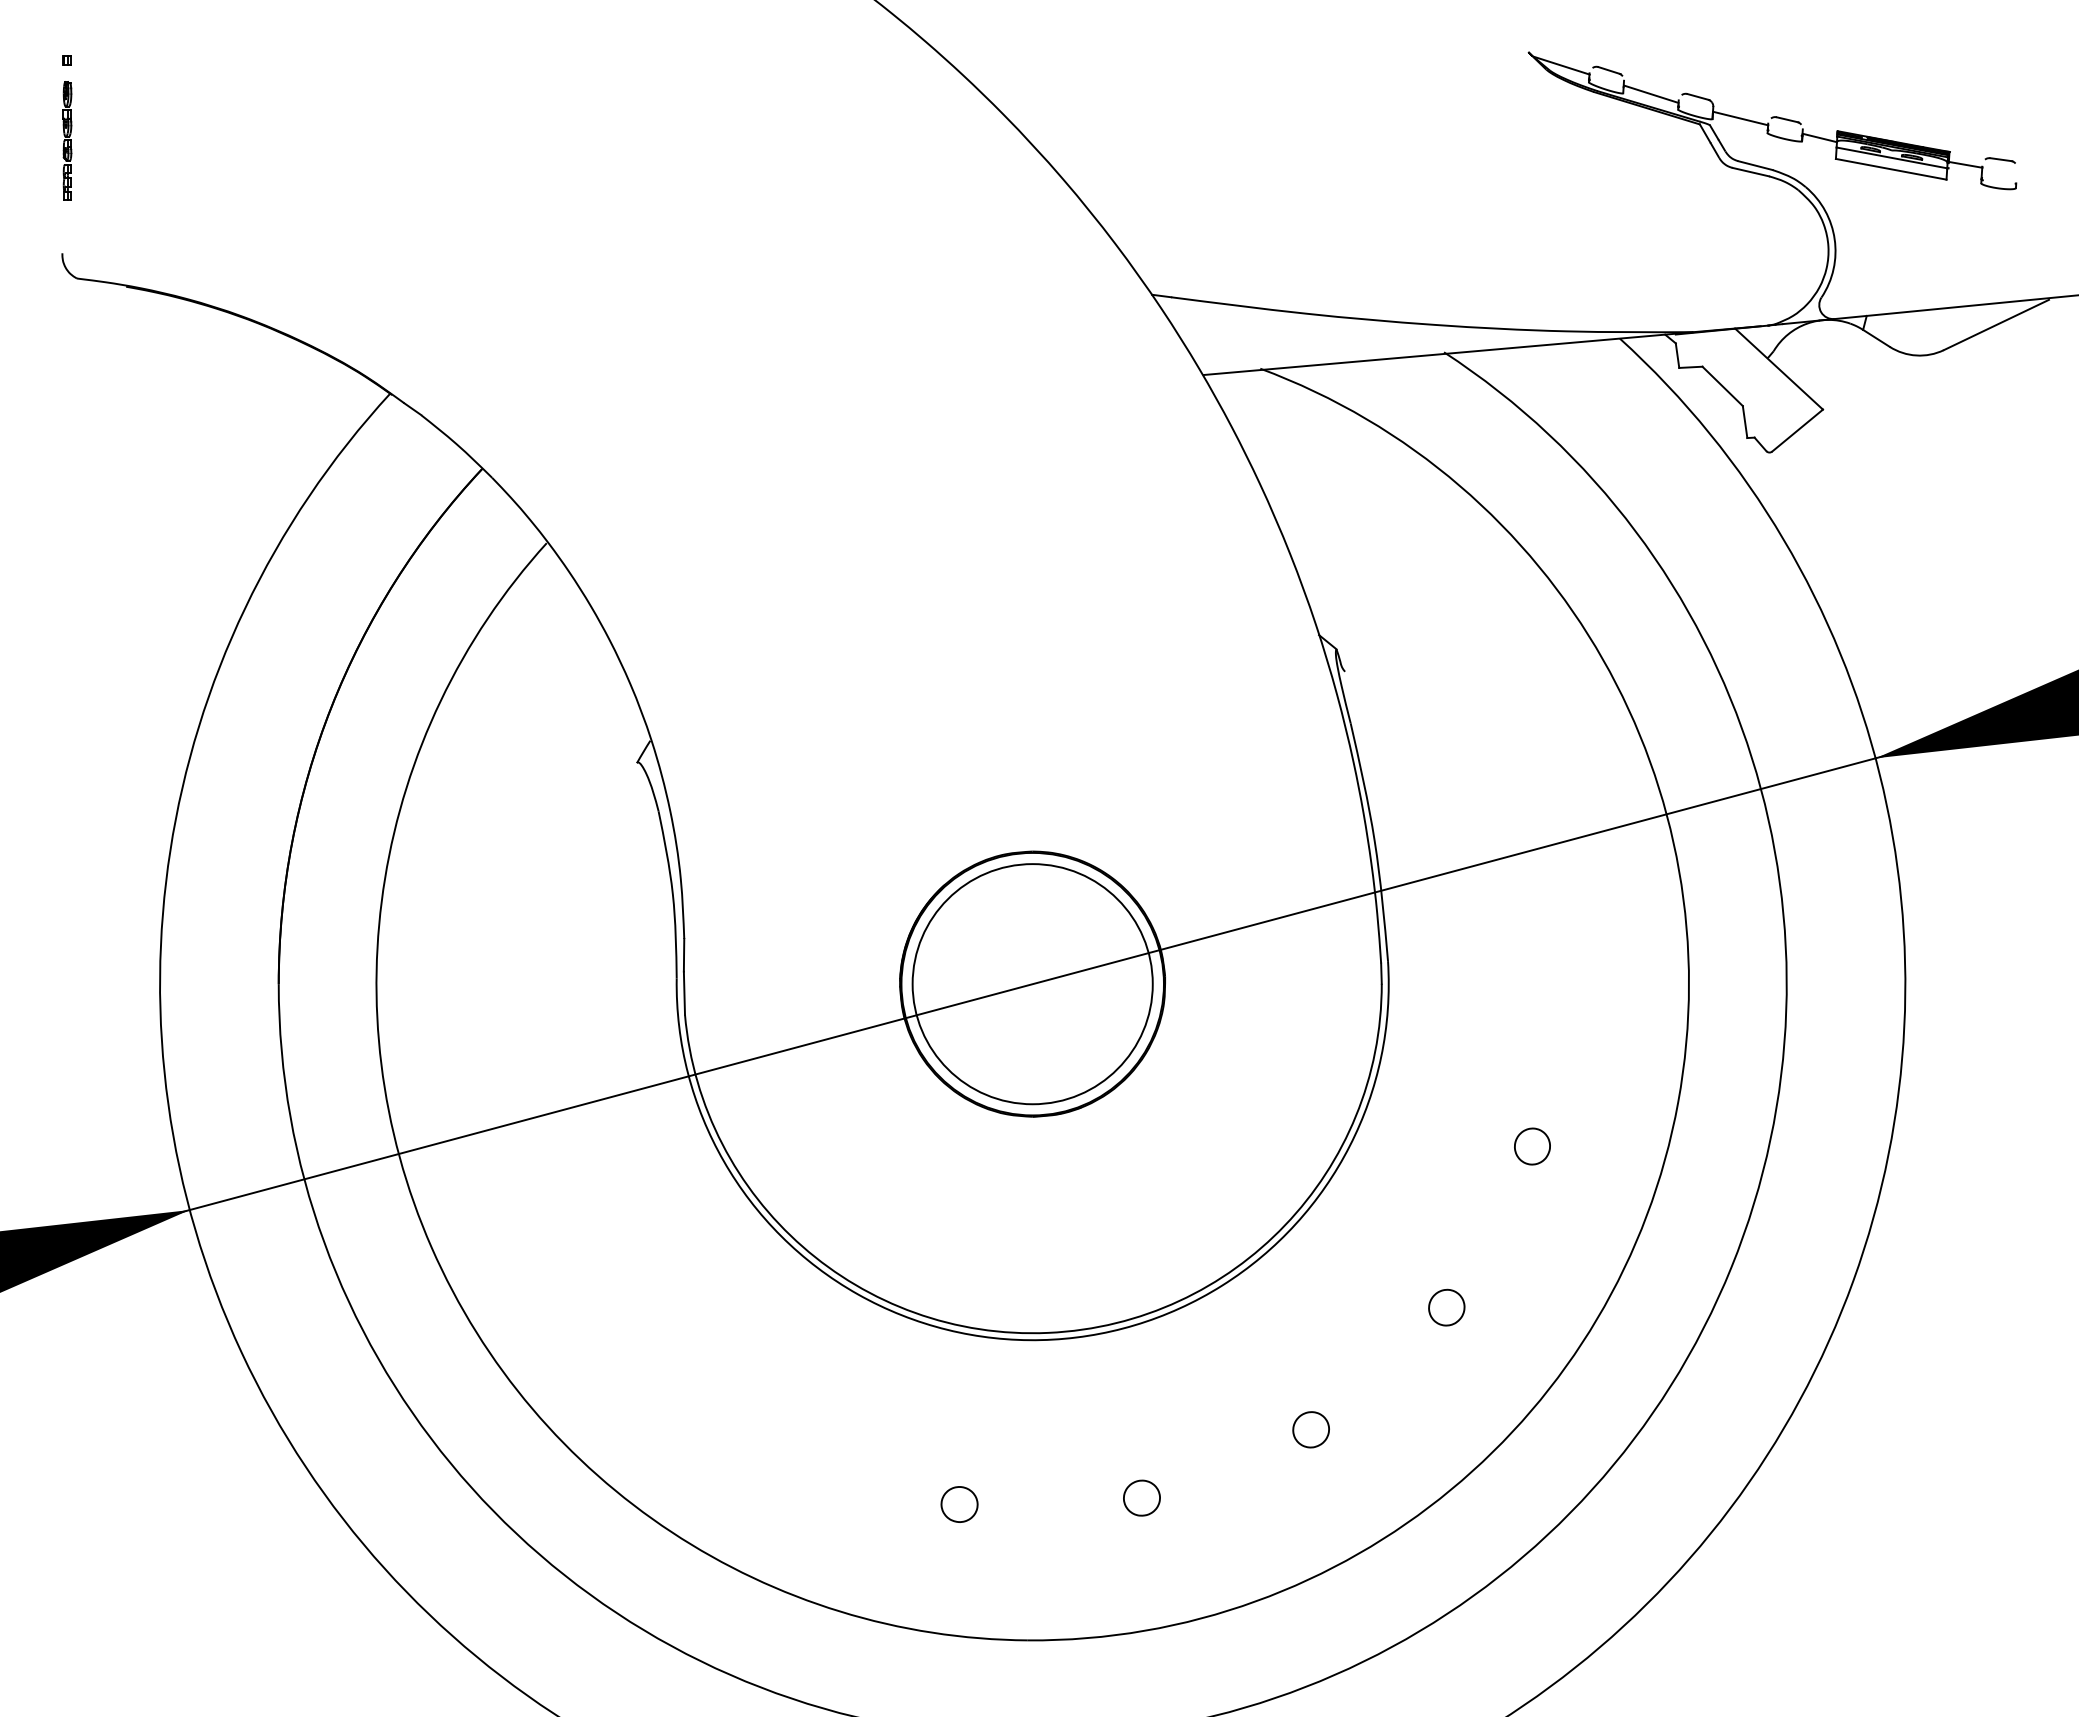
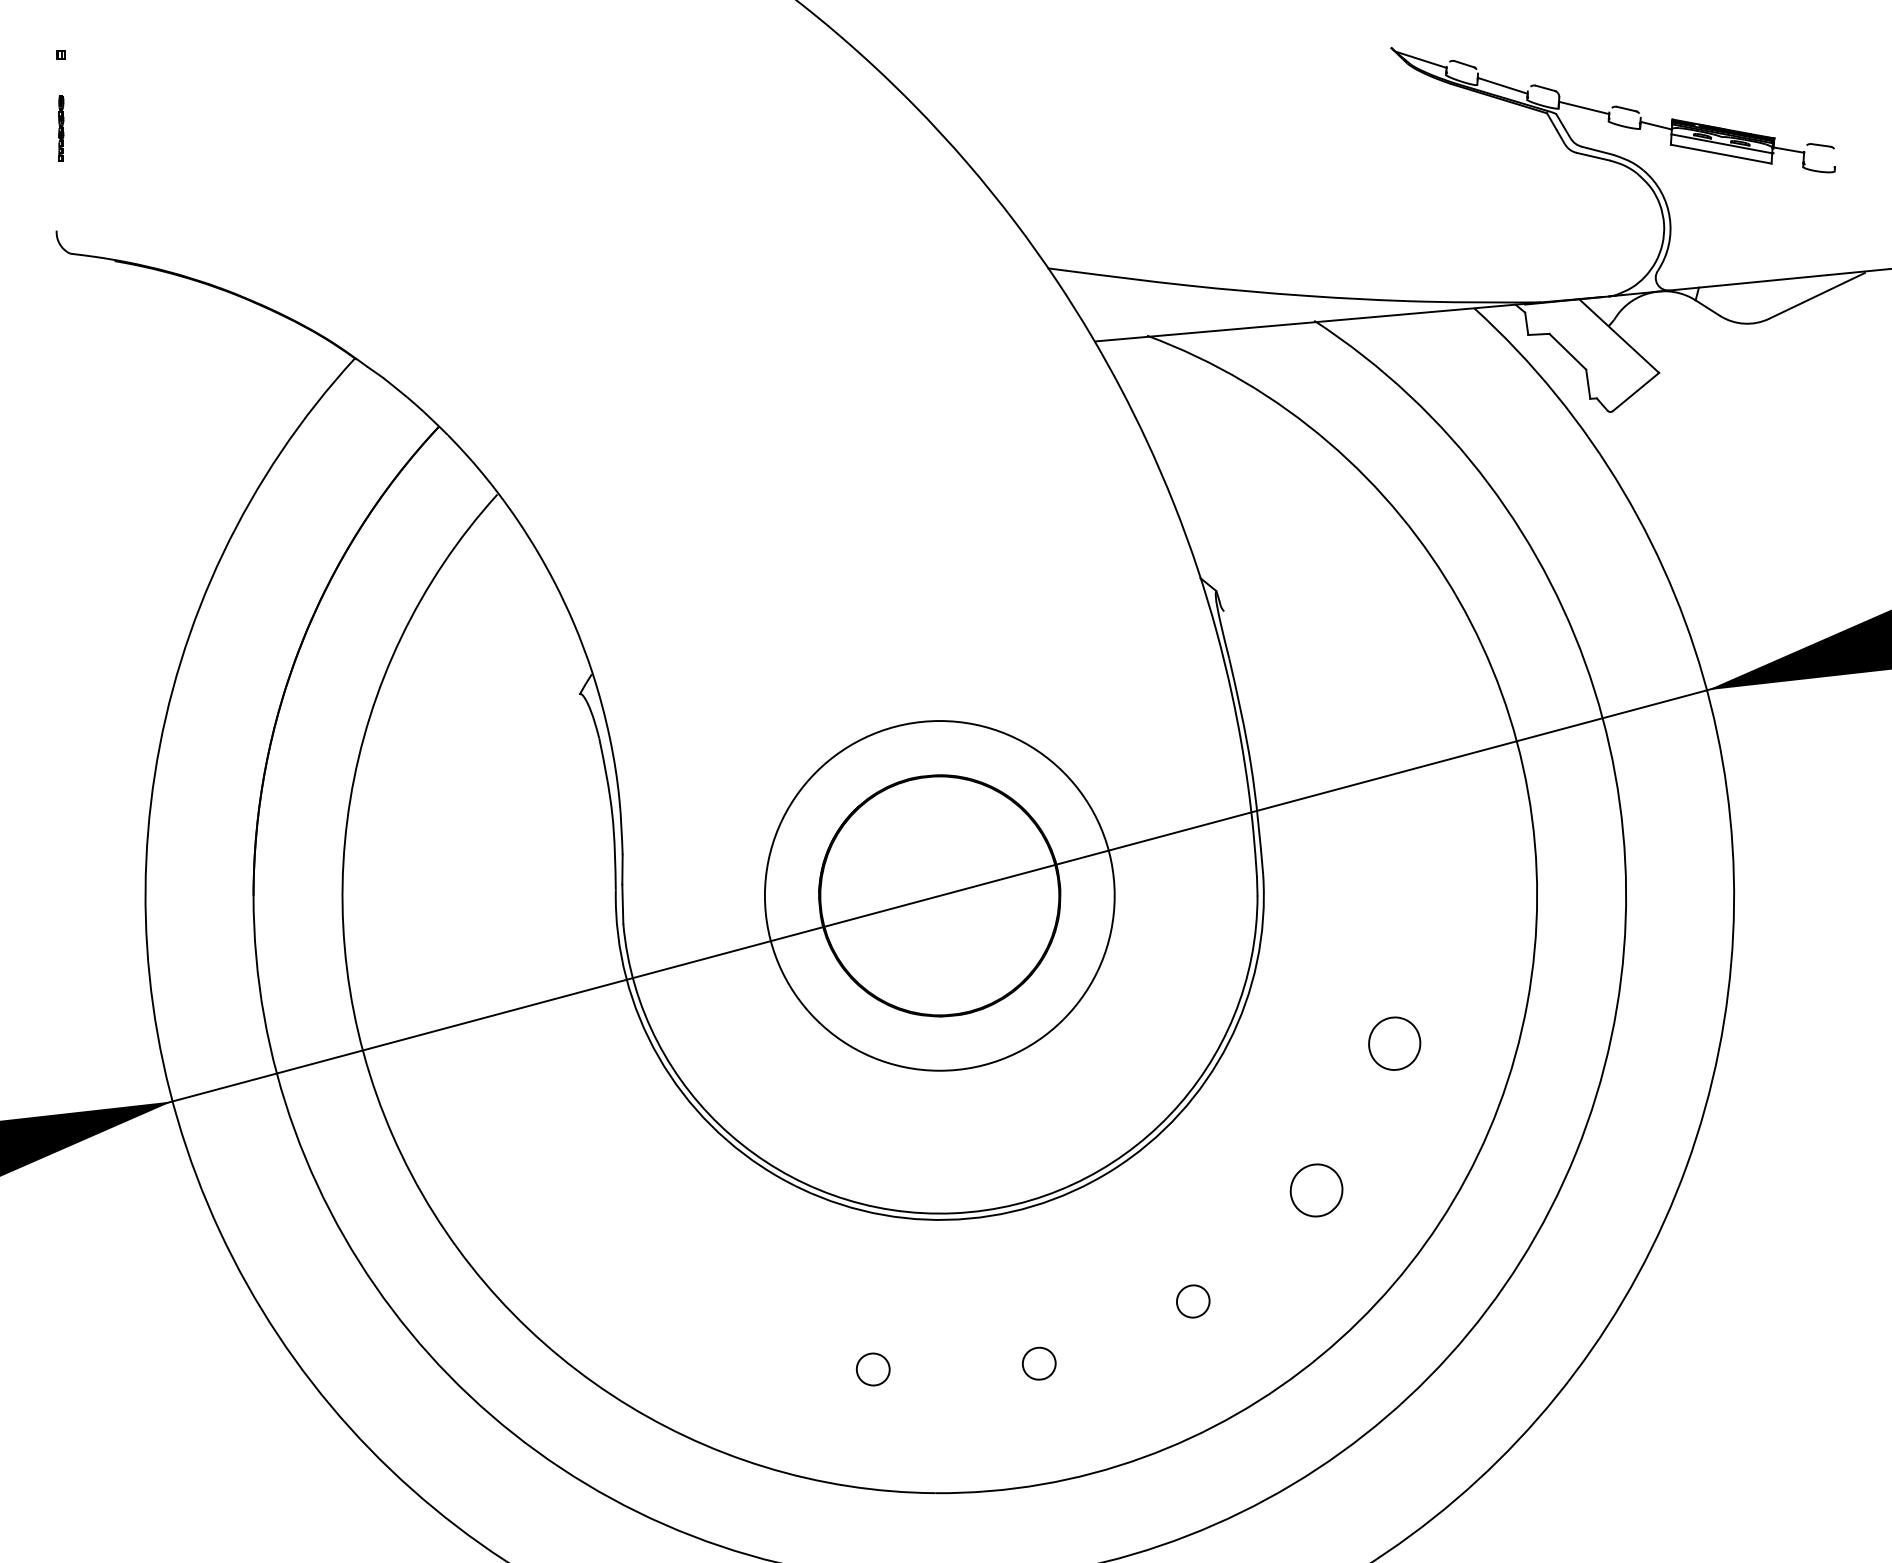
part: (67, 140) -> (61, 127), size x0.6
circle: (1032, 984) -> (939, 896), size x1.6
part: (1532, 1146) -> (1394, 1043), size x1.6
part: (1446, 1307) -> (1316, 1190), size x1.6

